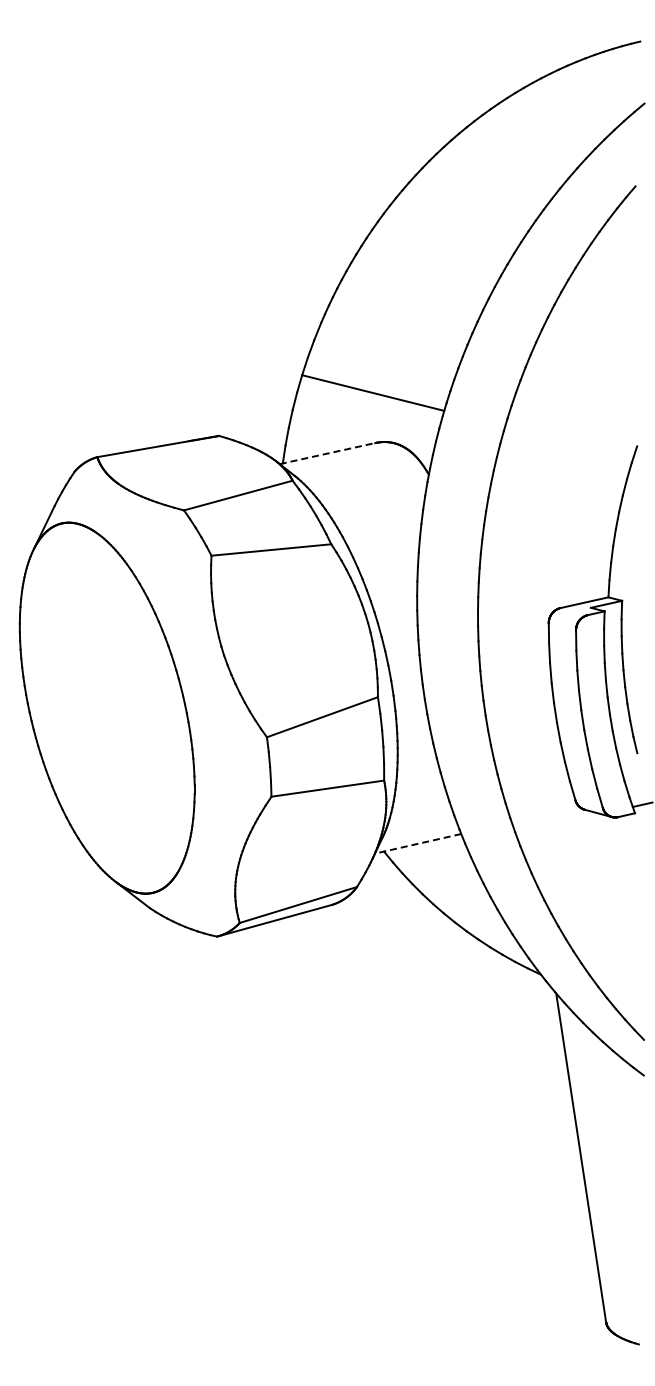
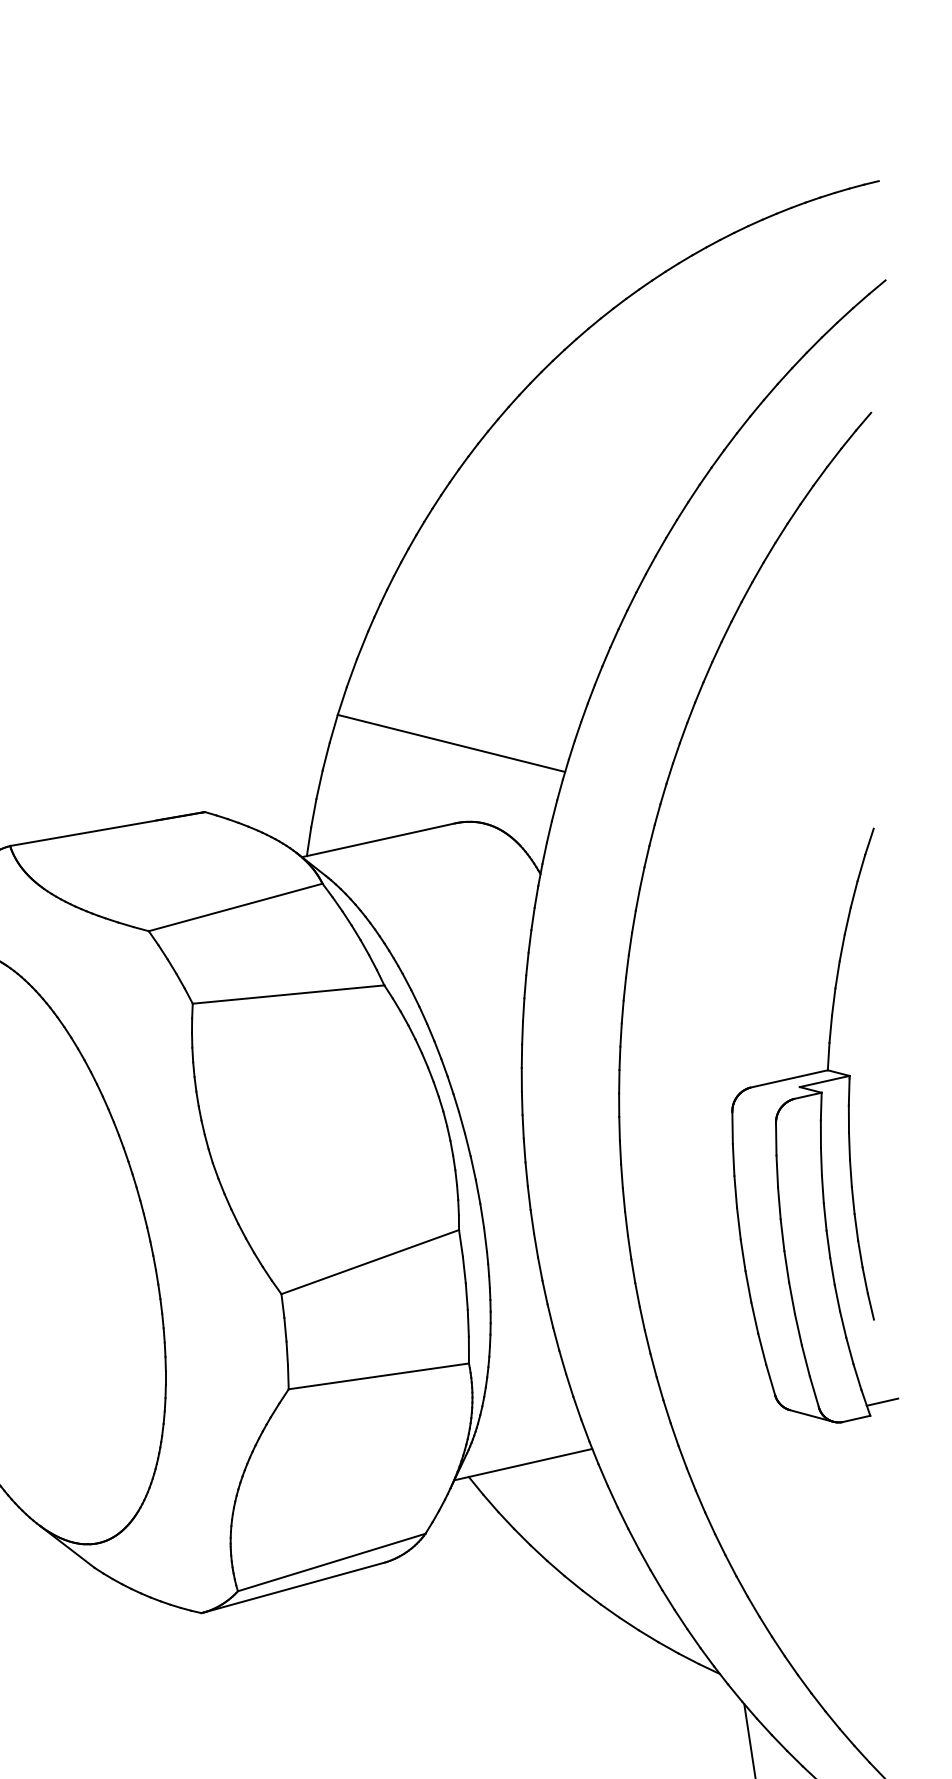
line: (327, 453) -> (378, 840), dashed -> solid
line: (417, 843) -> (522, 1464), dashed -> solid

